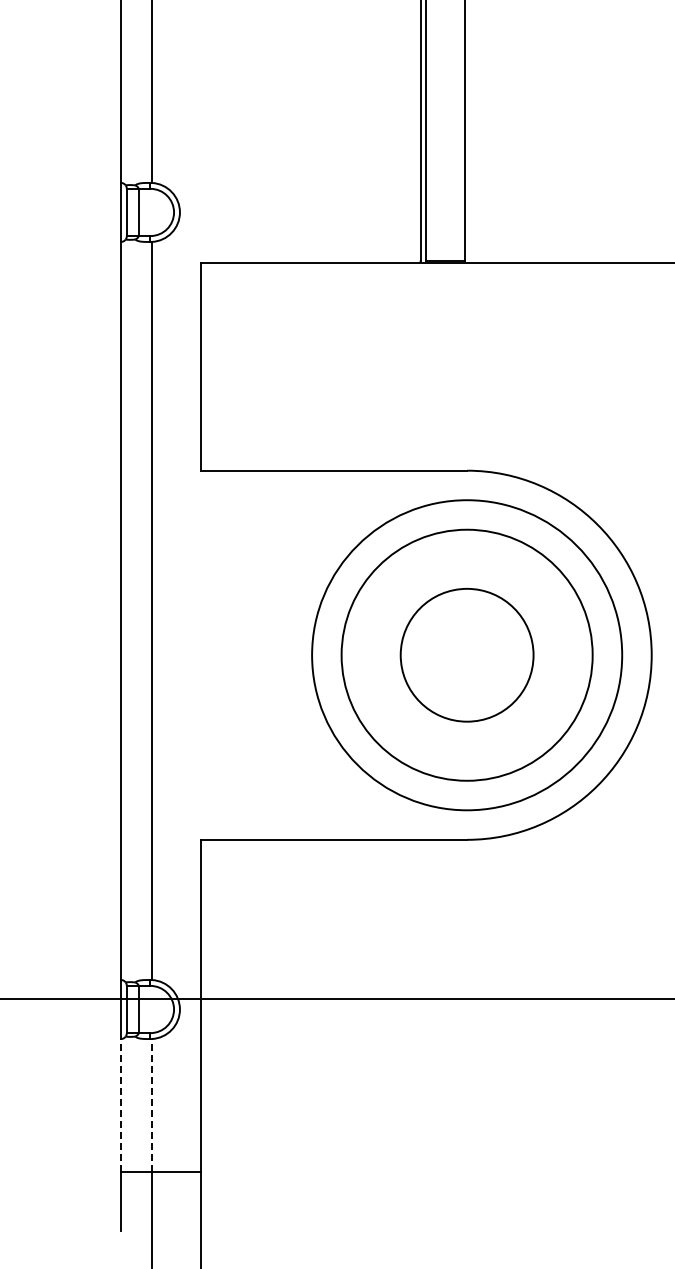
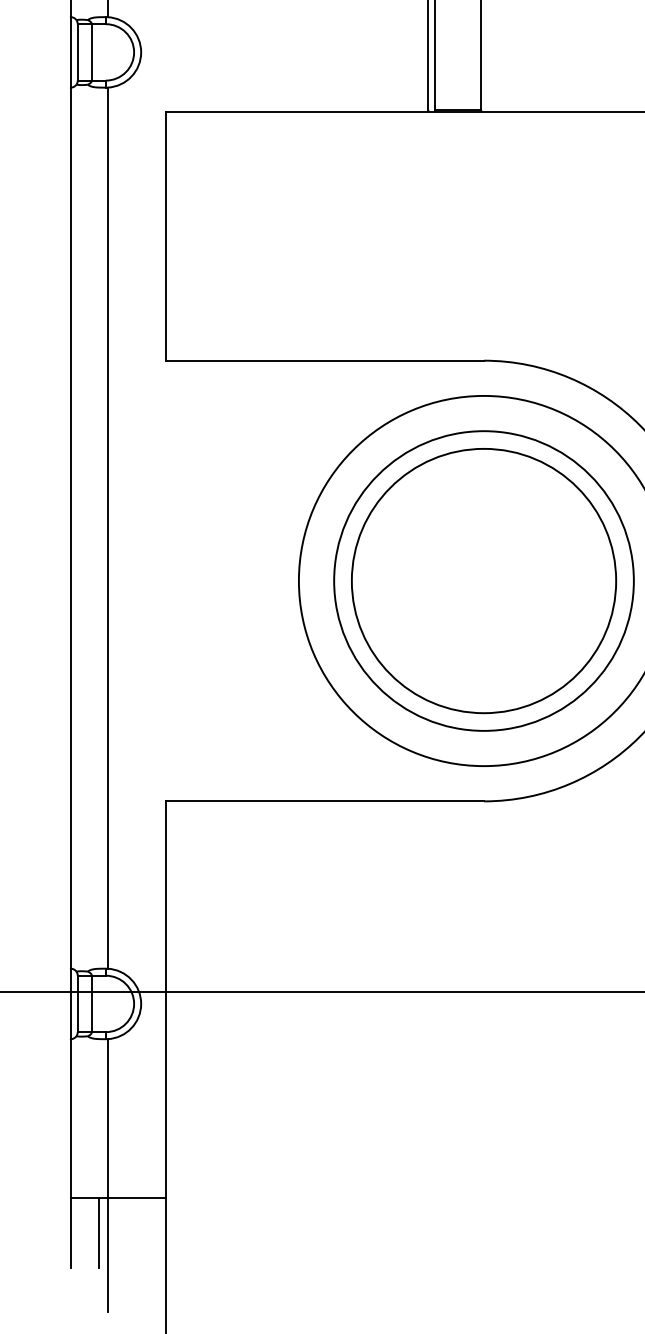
circle: (466, 654) -> (483, 580), size x1.67
line: (120, 1104) -> (70, 1117), dashed -> solid
line: (151, 1104) -> (107, 1117), dashed -> solid
line: (144, 1200) -> (98, 1231), added

